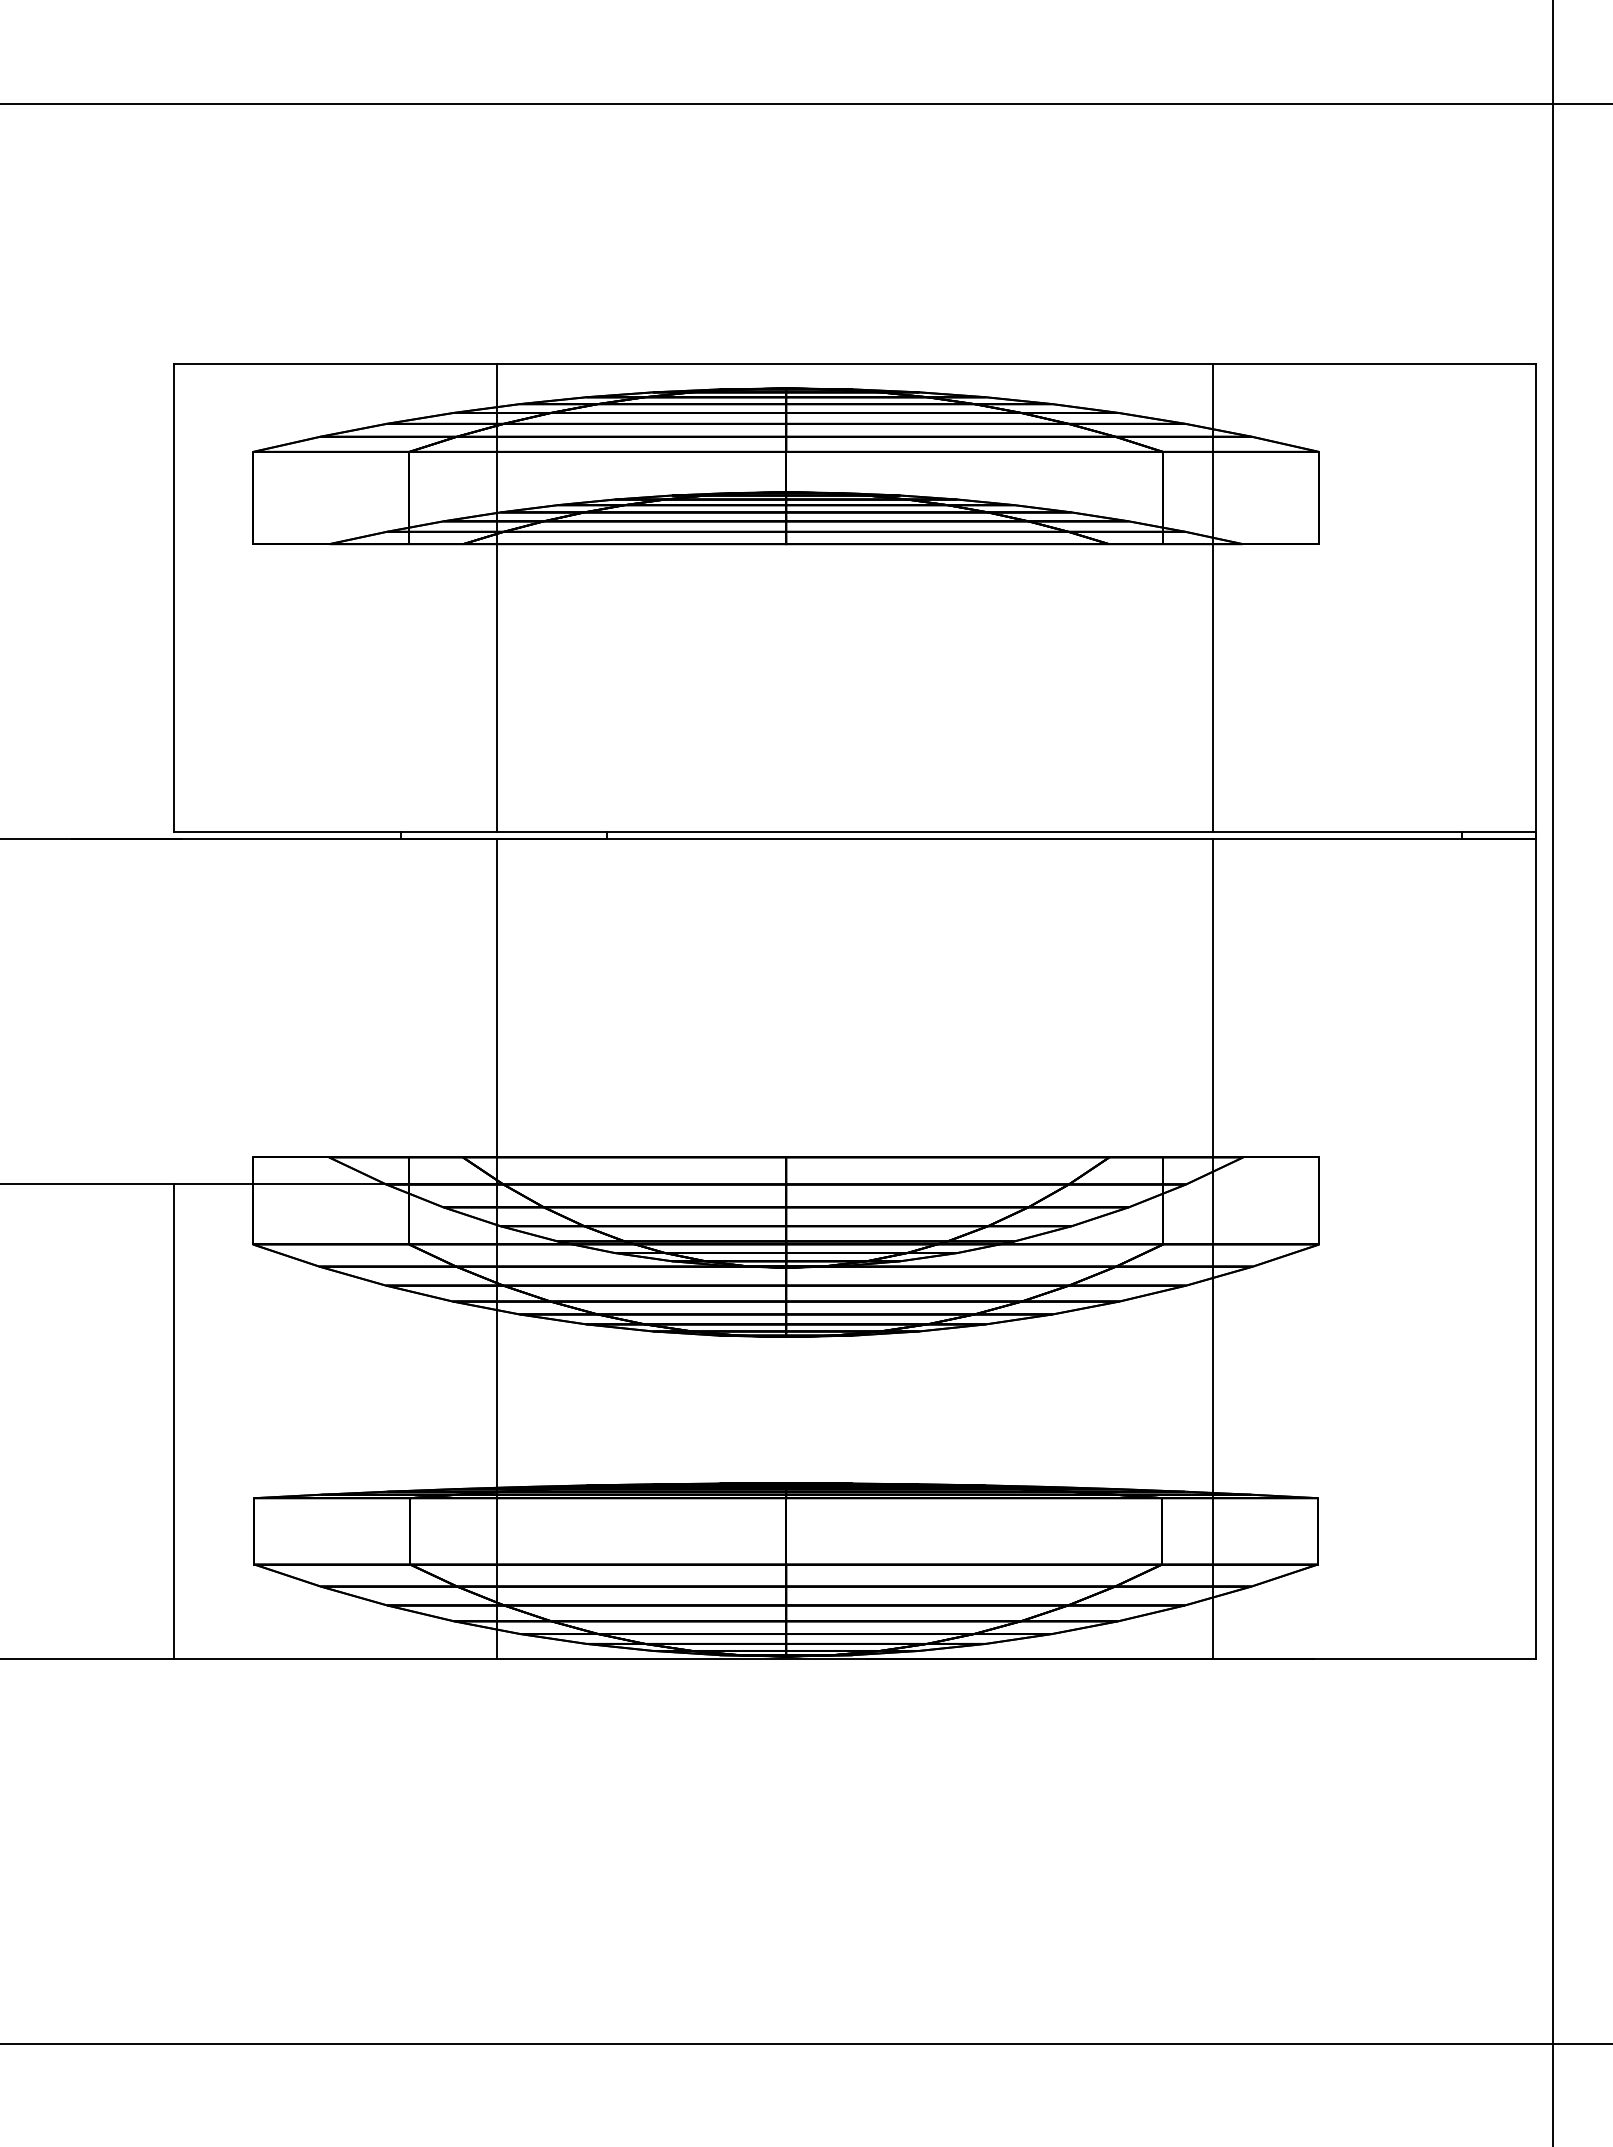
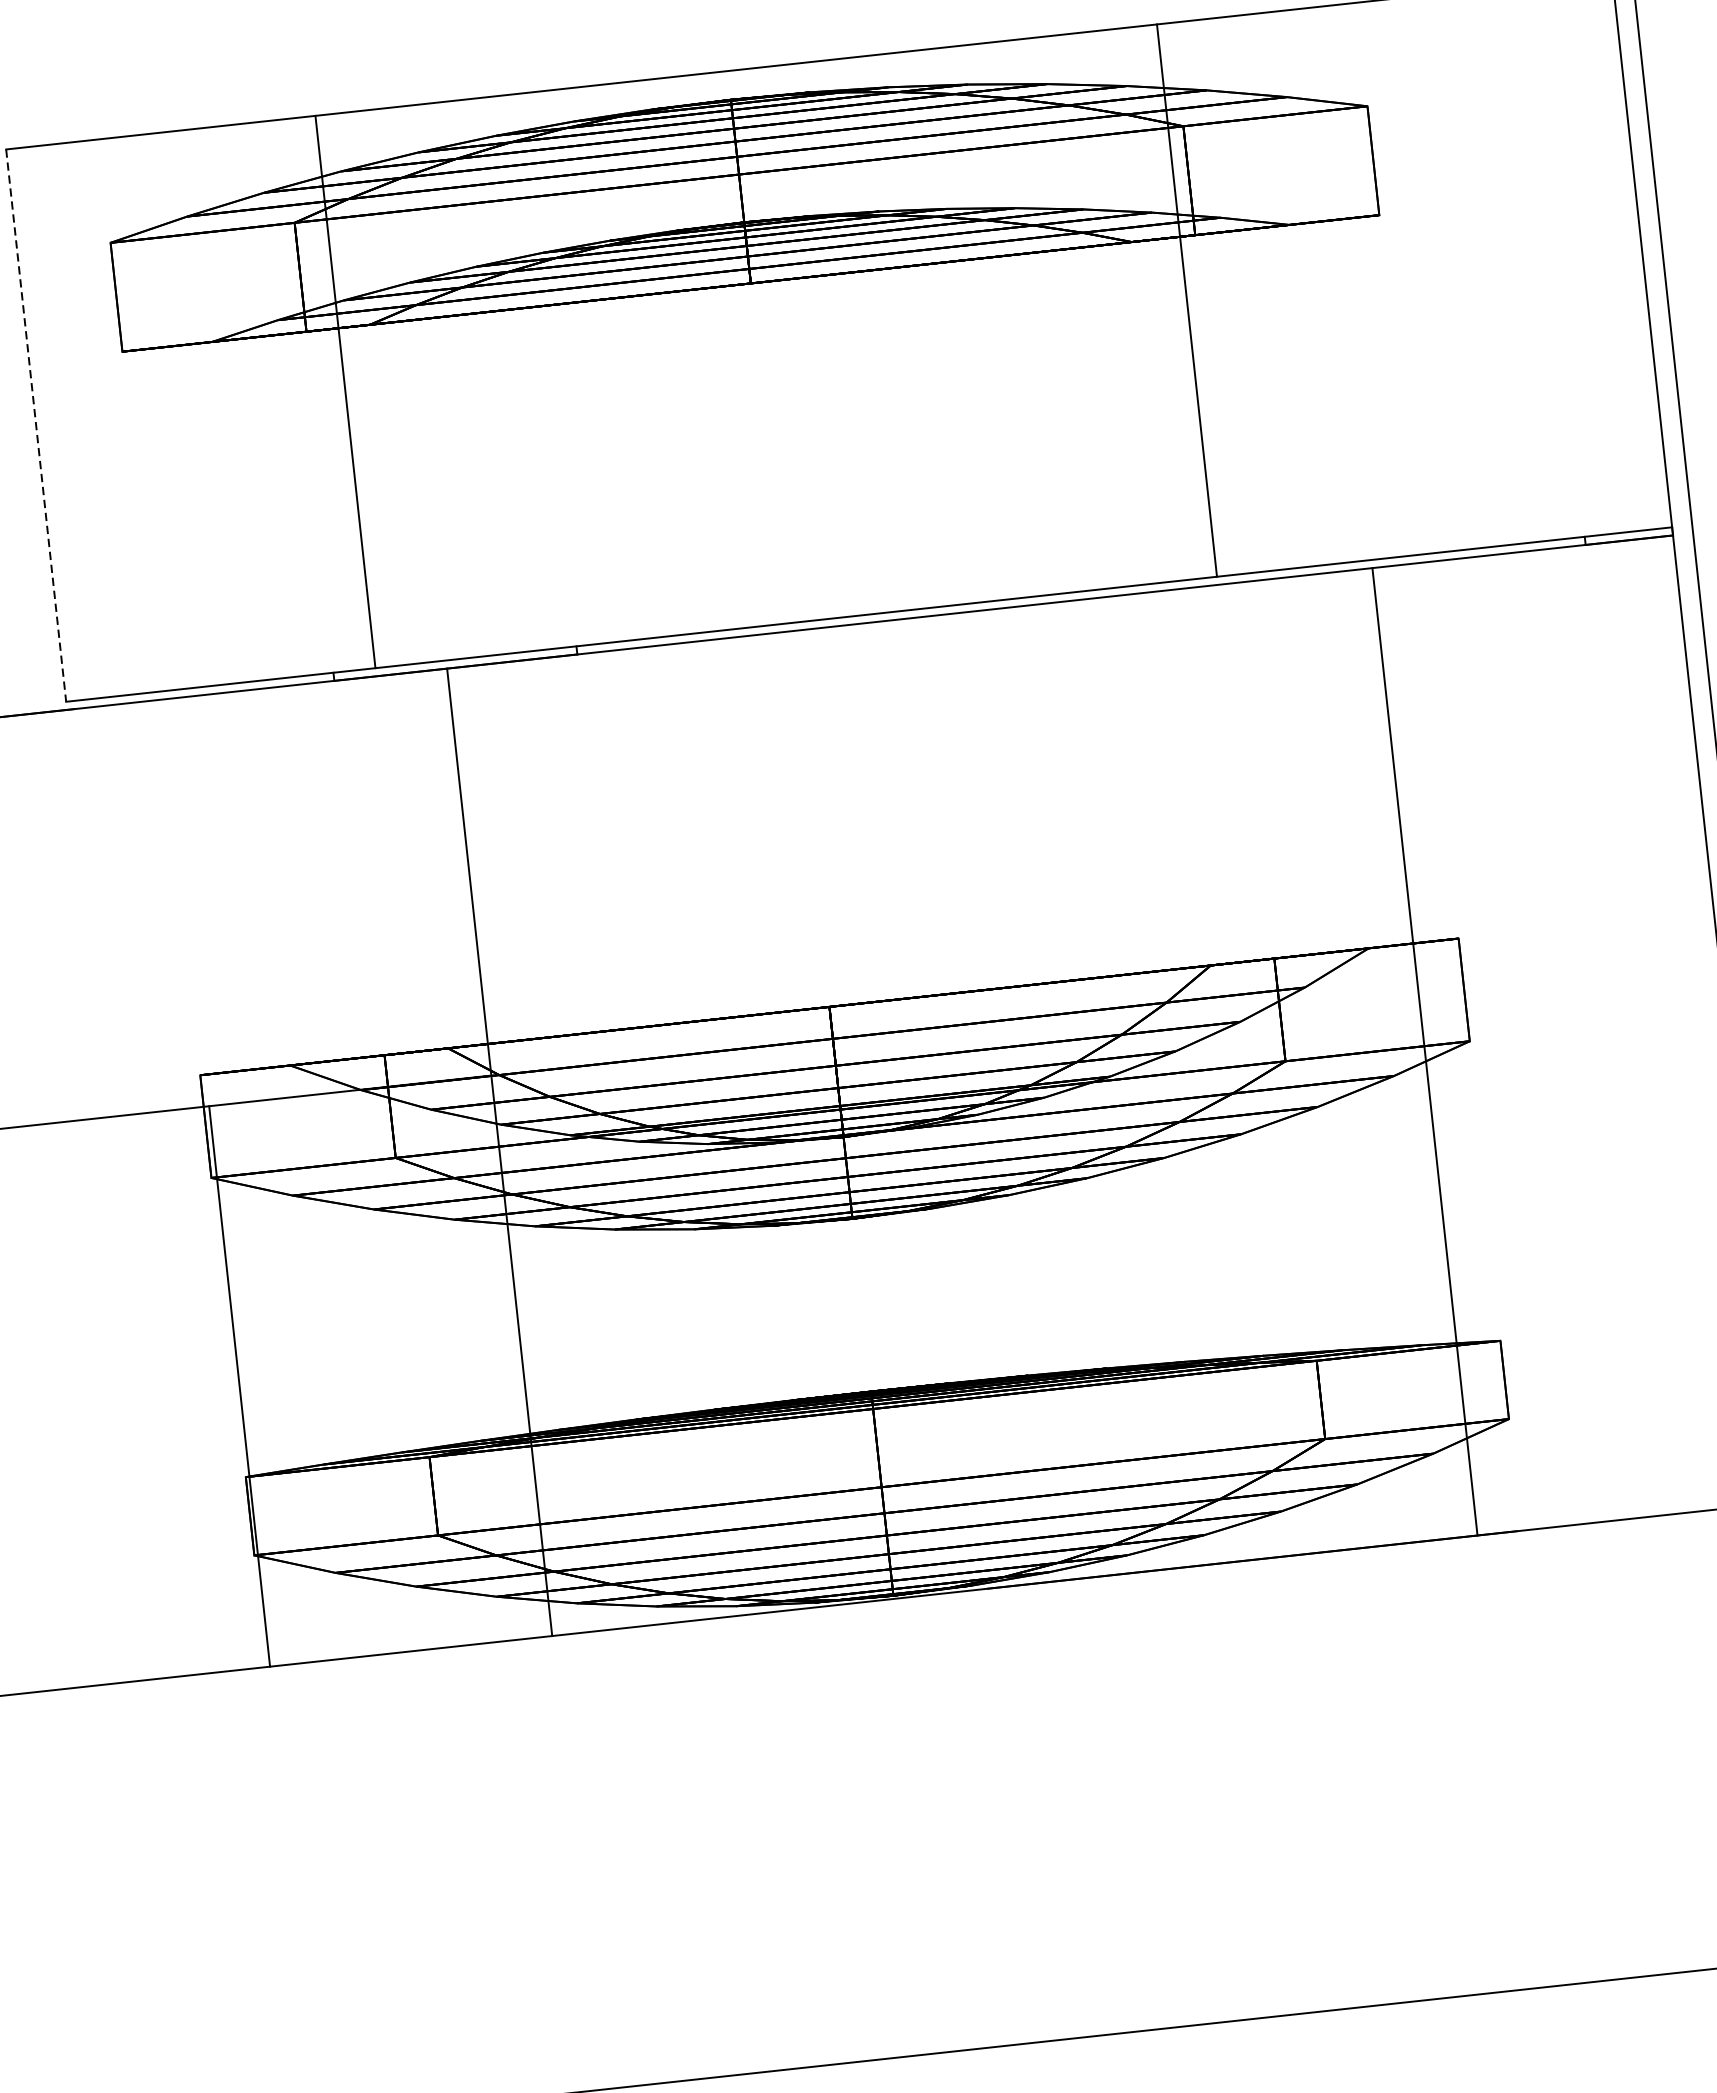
line: (174, 598) -> (36, 425), solid -> dashed
line: (496, 598) -> (345, 392), moved
line: (1212, 598) -> (1186, 300), moved
line: (1212, 1249) -> (1424, 1052), moved
line: (174, 1421) -> (239, 1386), moved

